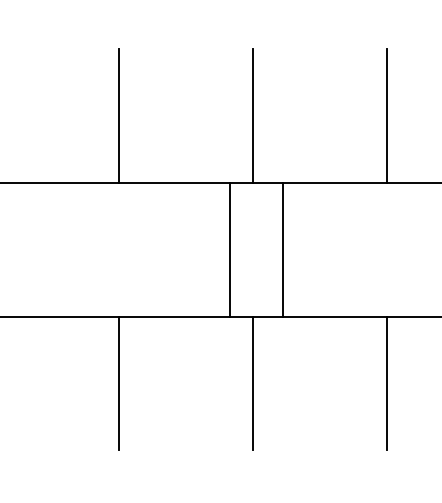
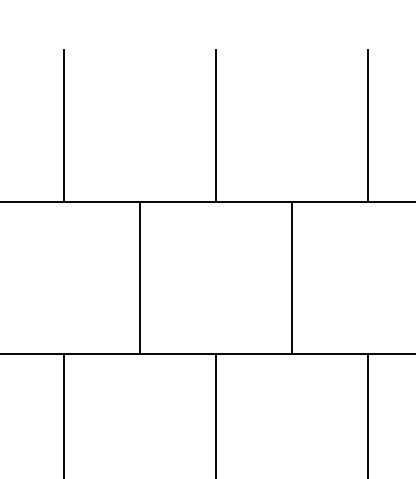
line: (230, 249) -> (140, 277), moved
line: (282, 249) -> (291, 277), moved

